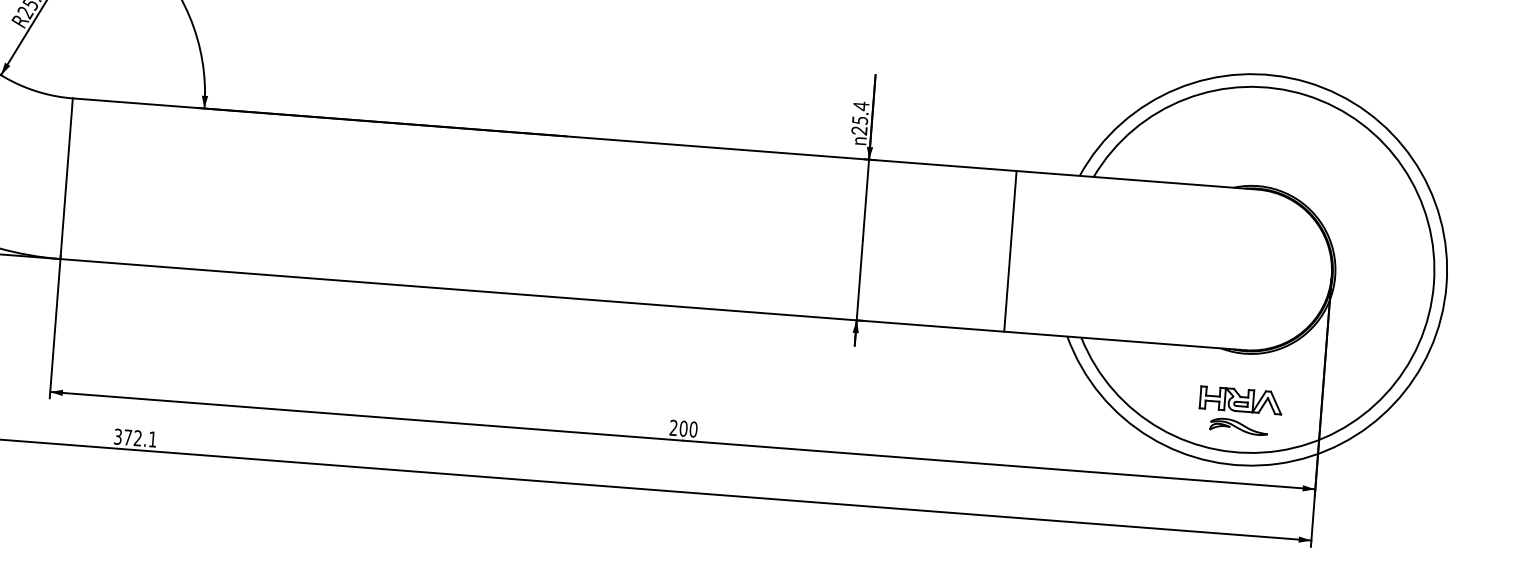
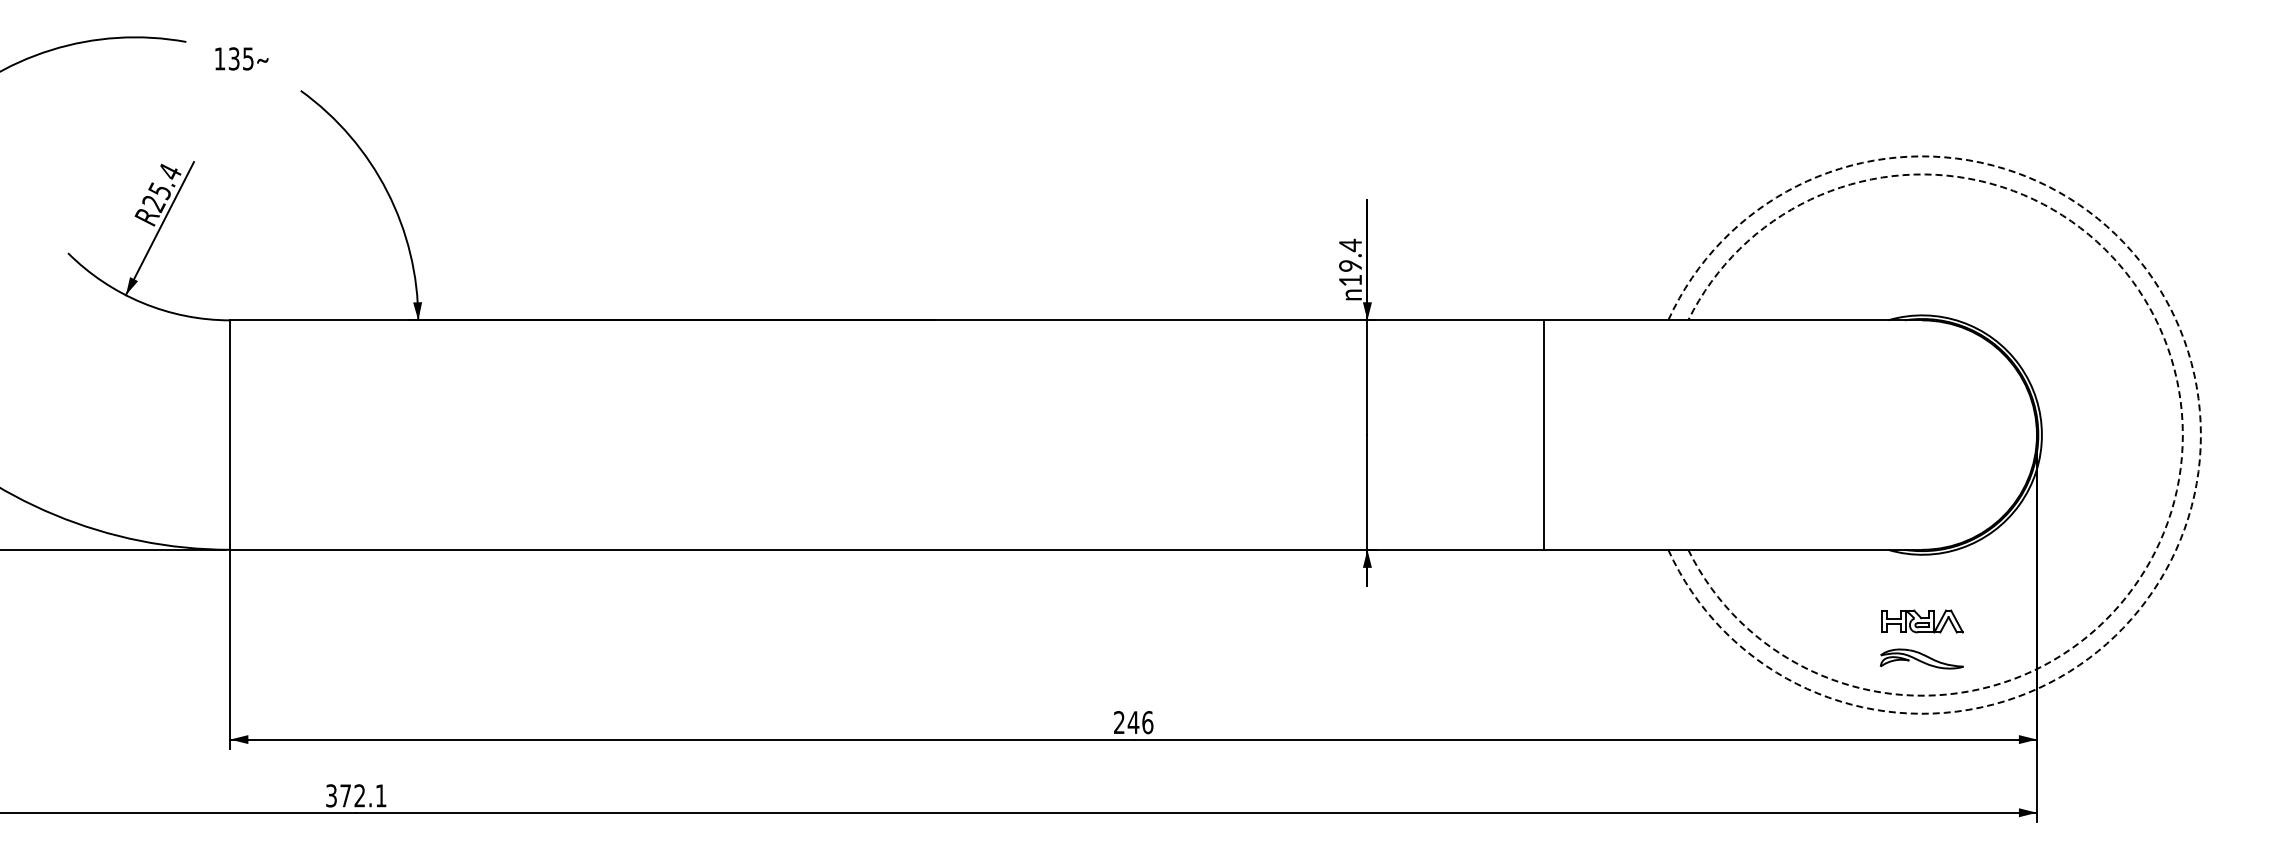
text: (859, 125) -> (1350, 273), 25.4 -> 19.4
line: (1010, 250) -> (1544, 434), moved
arc: (1433, 284) -> (2182, 435), solid -> dashed
arc: (1446, 285) -> (2200, 435), solid -> dashed
part: (1241, 400) -> (1922, 621), size x0.7
text: (688, 429) -> (1140, 722), 200 -> 246

